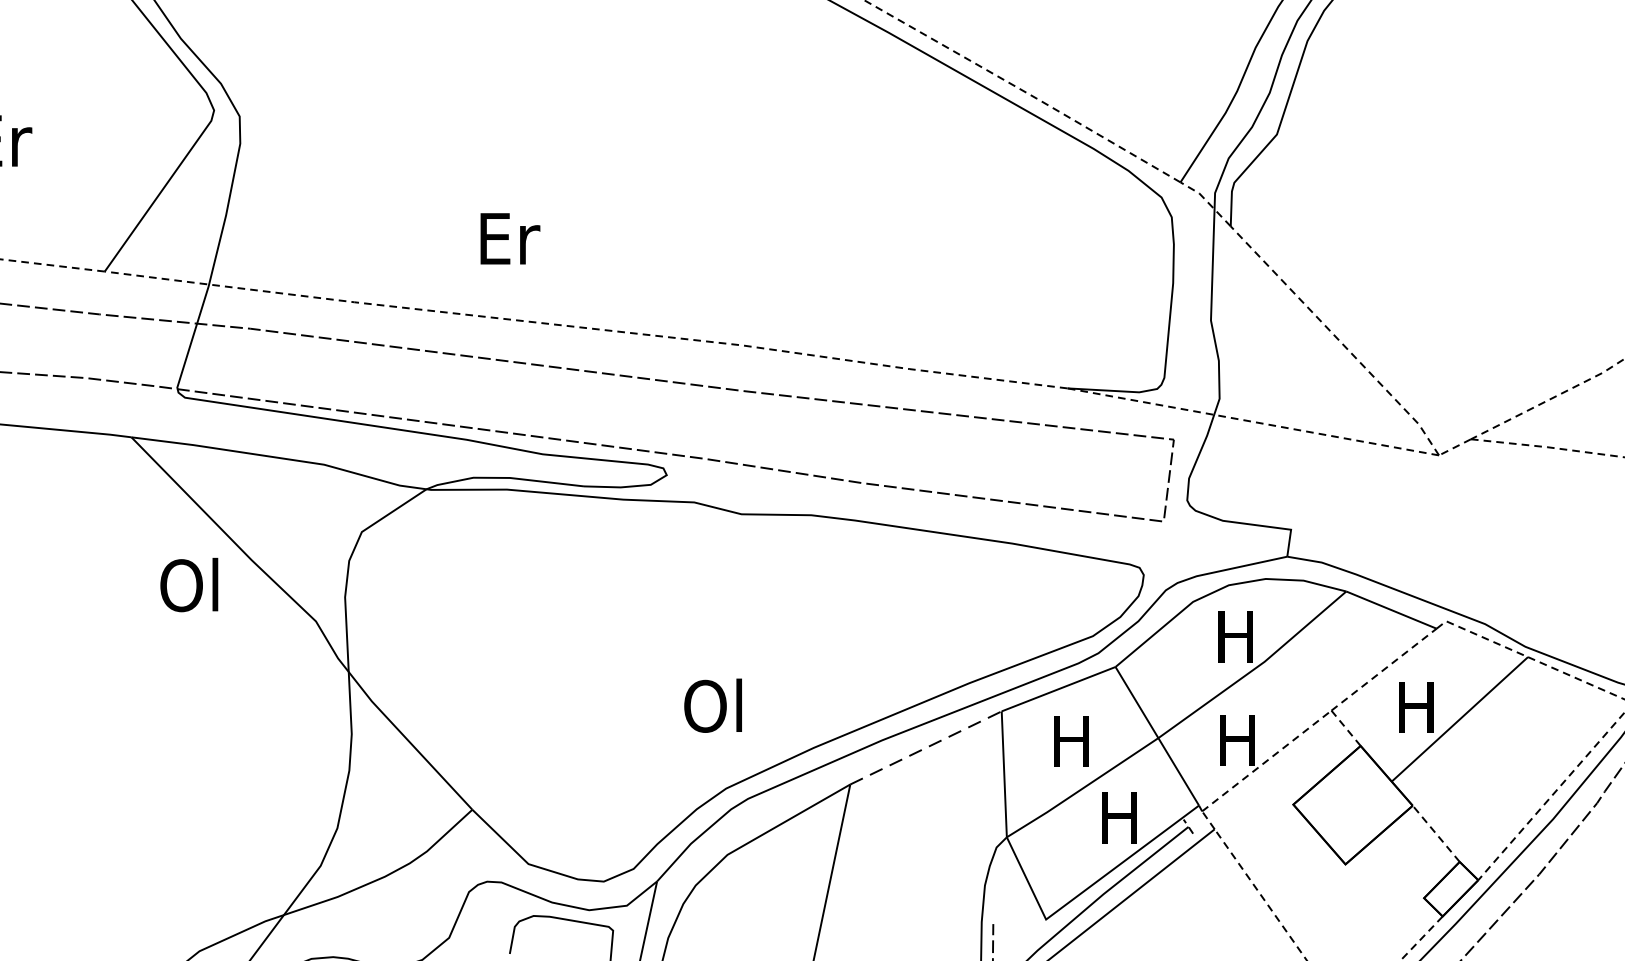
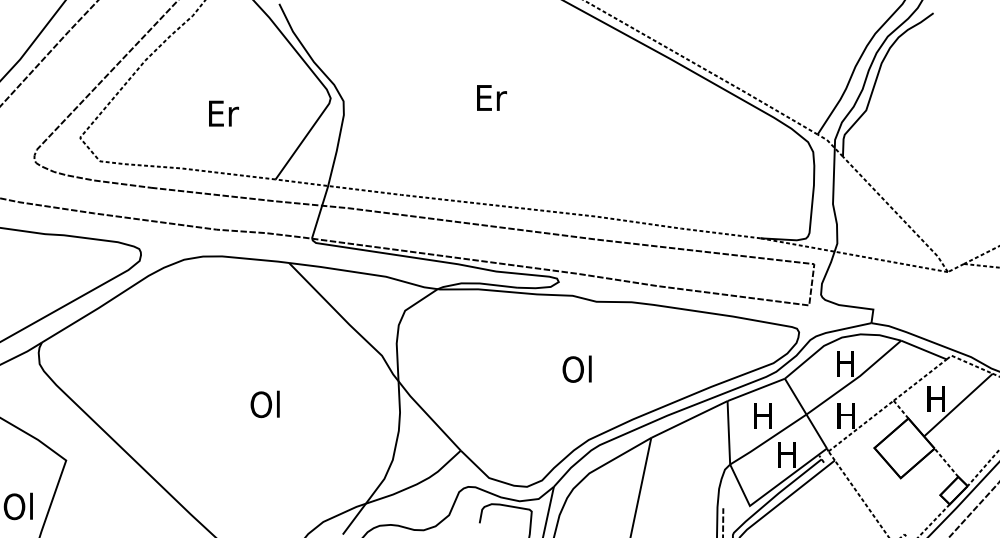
text: (509, 237) -> (491, 97), moved
text: (187, 585) -> (264, 404), moved
text: (711, 704) -> (576, 368), moved
line: (926, 747) -> (689, 419), dashed -> solid

